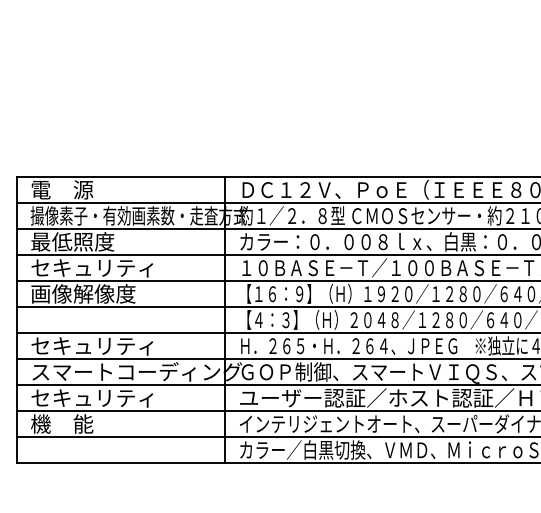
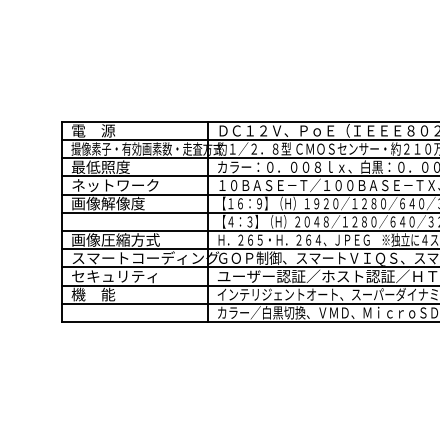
text: (93, 268) -> (115, 185), セキュリティ -> ネットワーク
text: (93, 345) -> (115, 239), セキュリティ -> 画像圧縮方式

